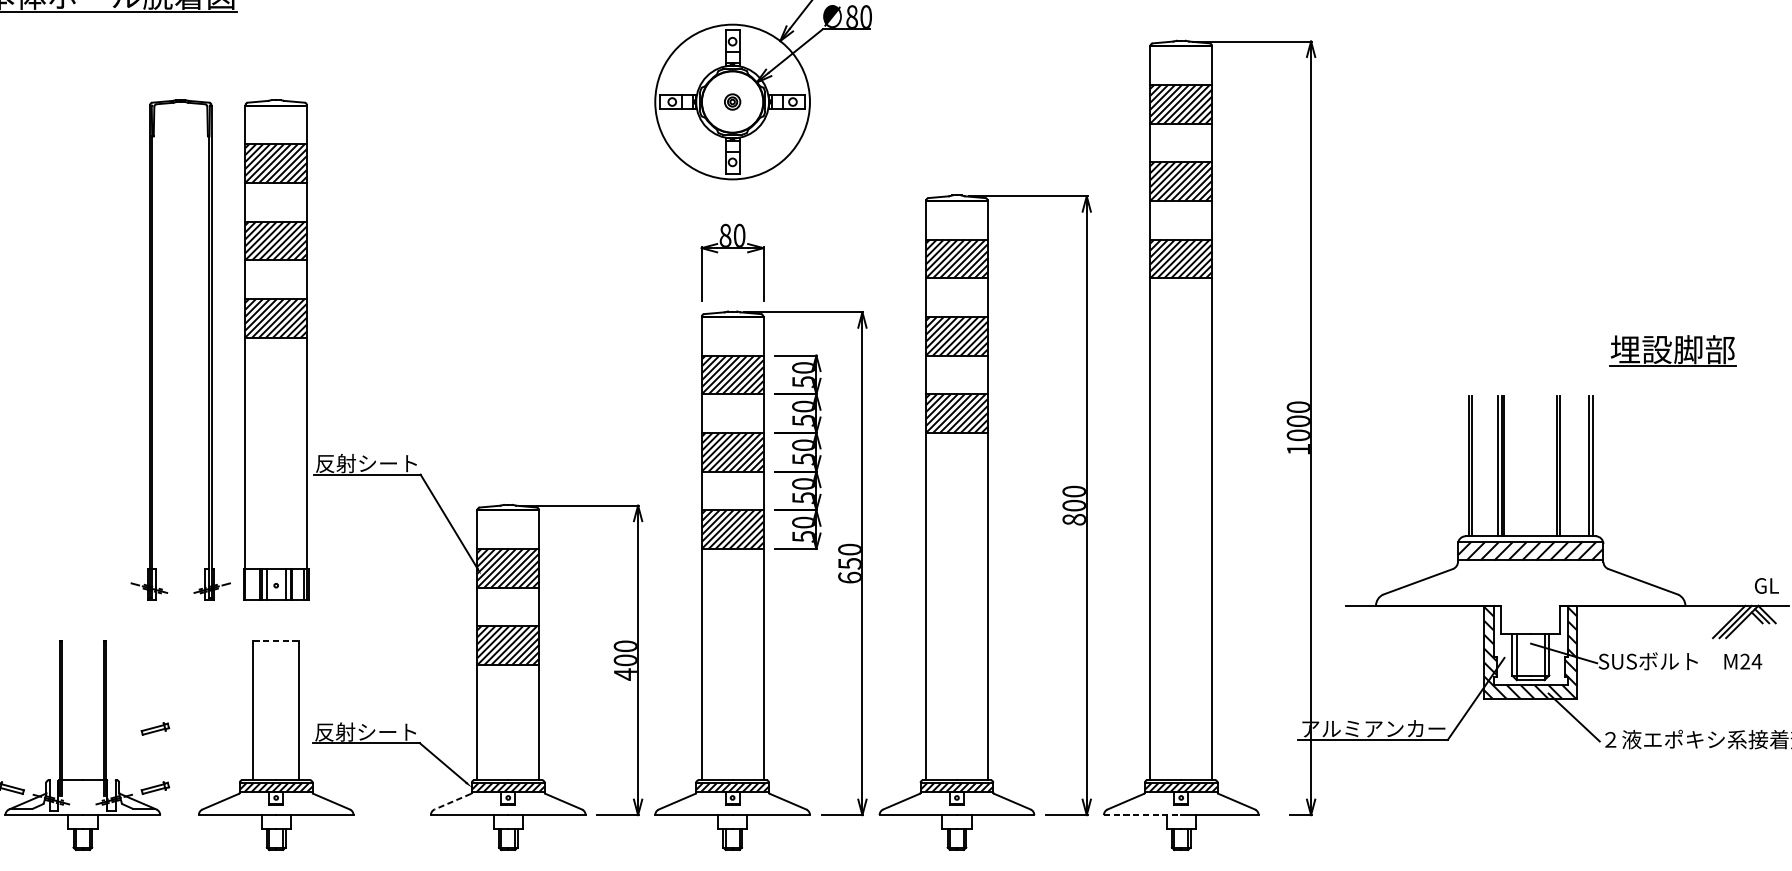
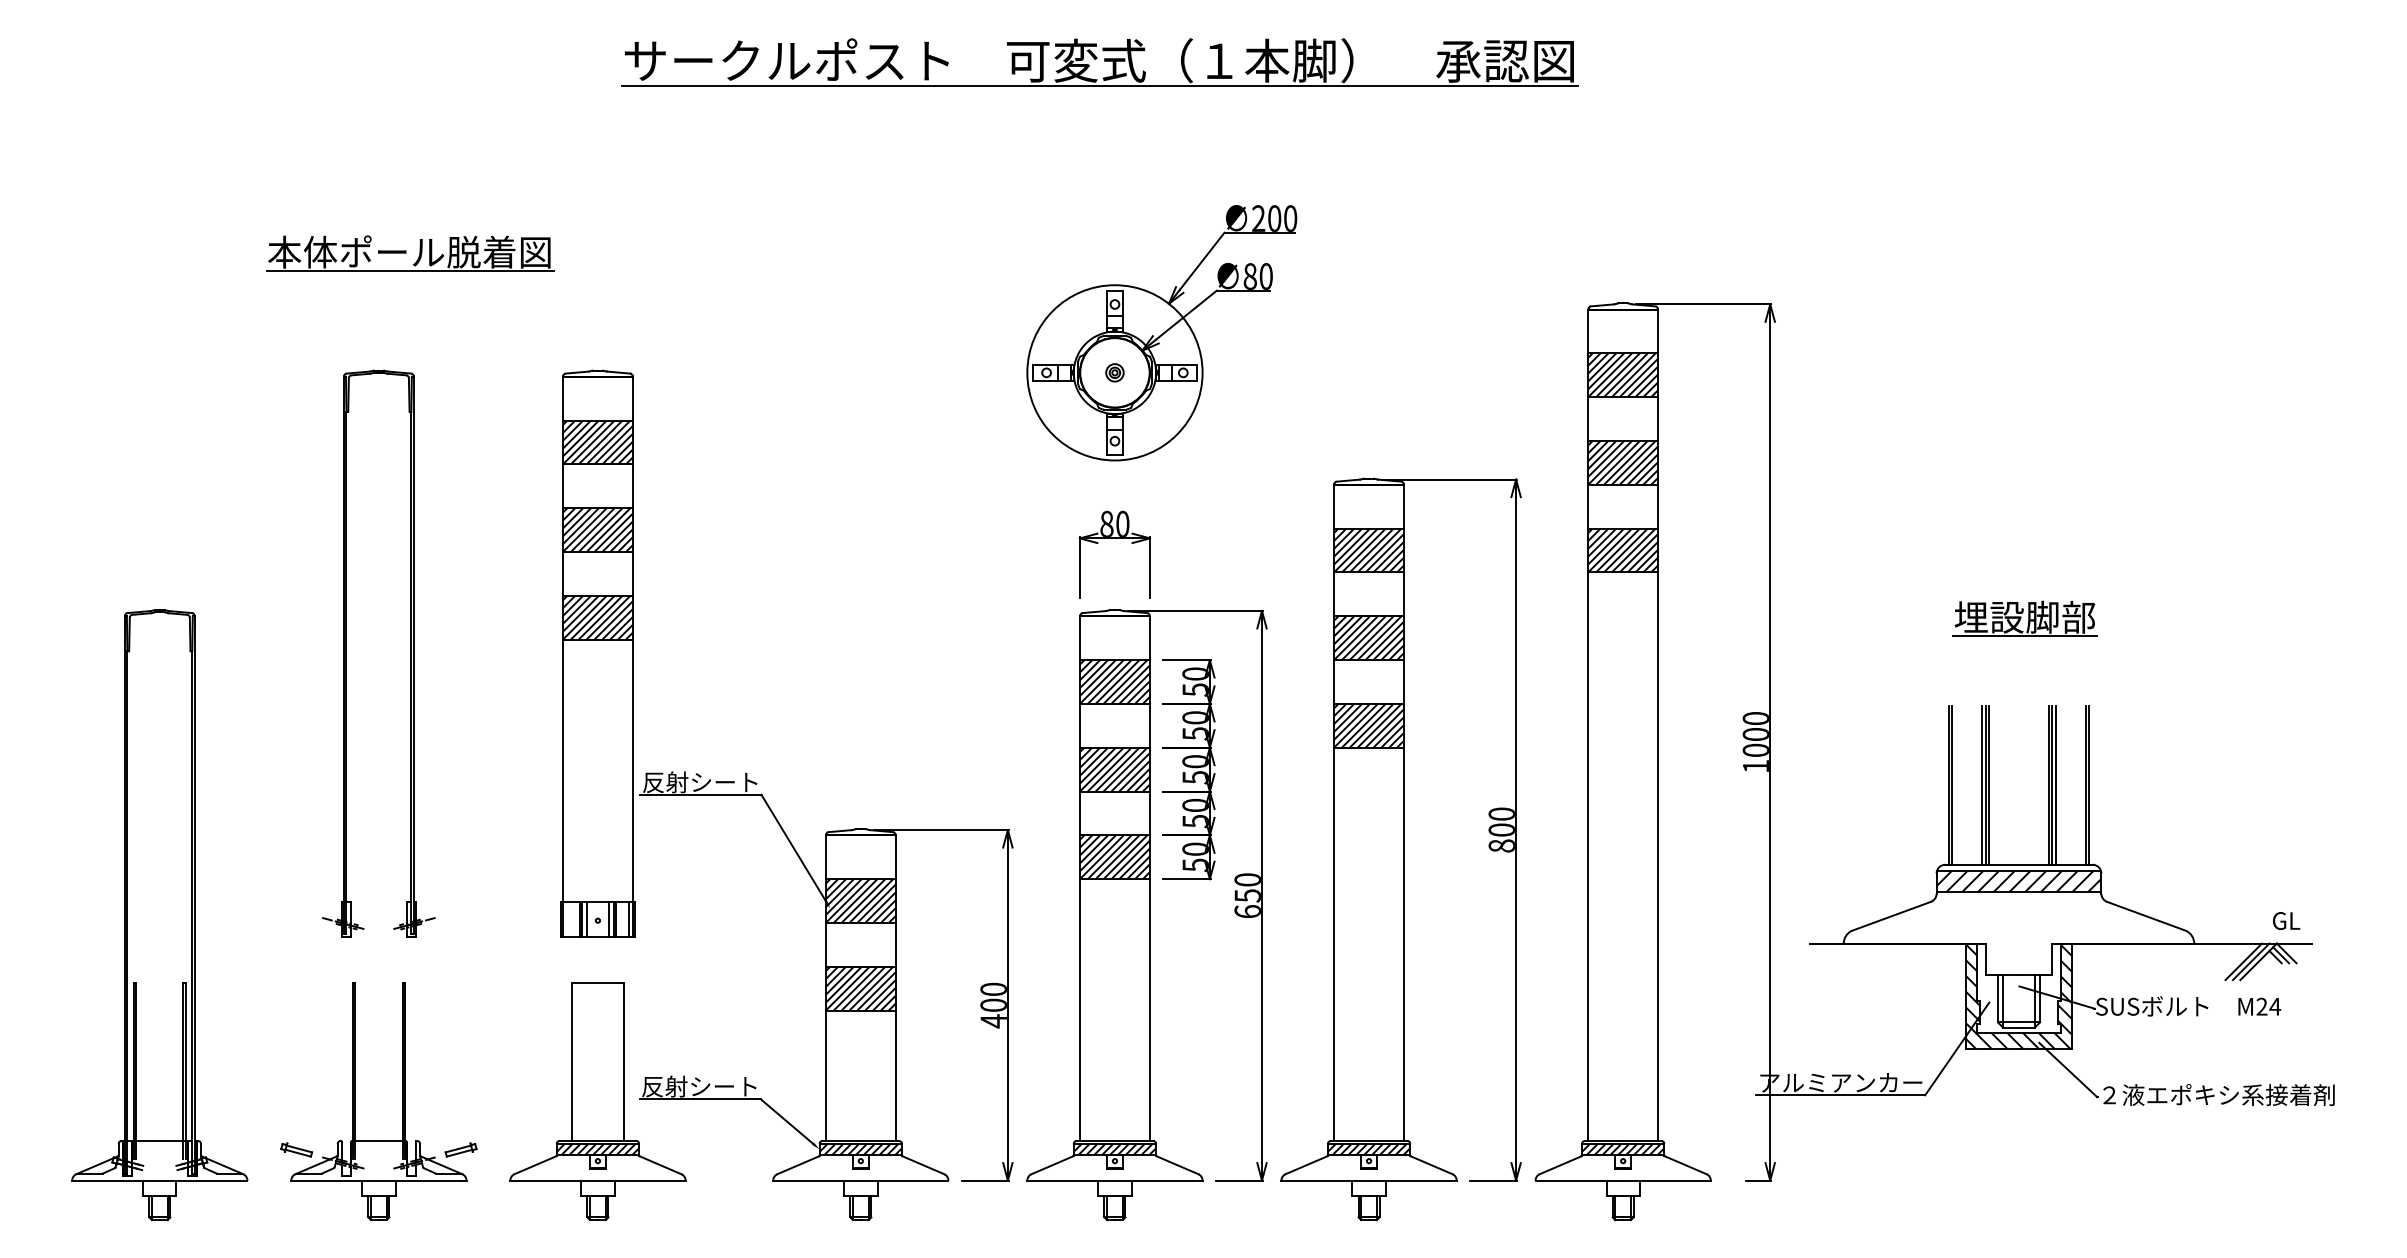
part: (152, 349) -> (346, 653), moved
part: (1672, 350) -> (2024, 618), moved
line: (1563, 466) -> (2056, 785), added
line: (275, 641) -> (597, 983), dashed -> solid
part: (154, 728) -> (460, 1082), removed
line: (452, 801) -> (797, 1165), dashed -> solid
line: (1142, 815) -> (1579, 1180), dashed -> solid

